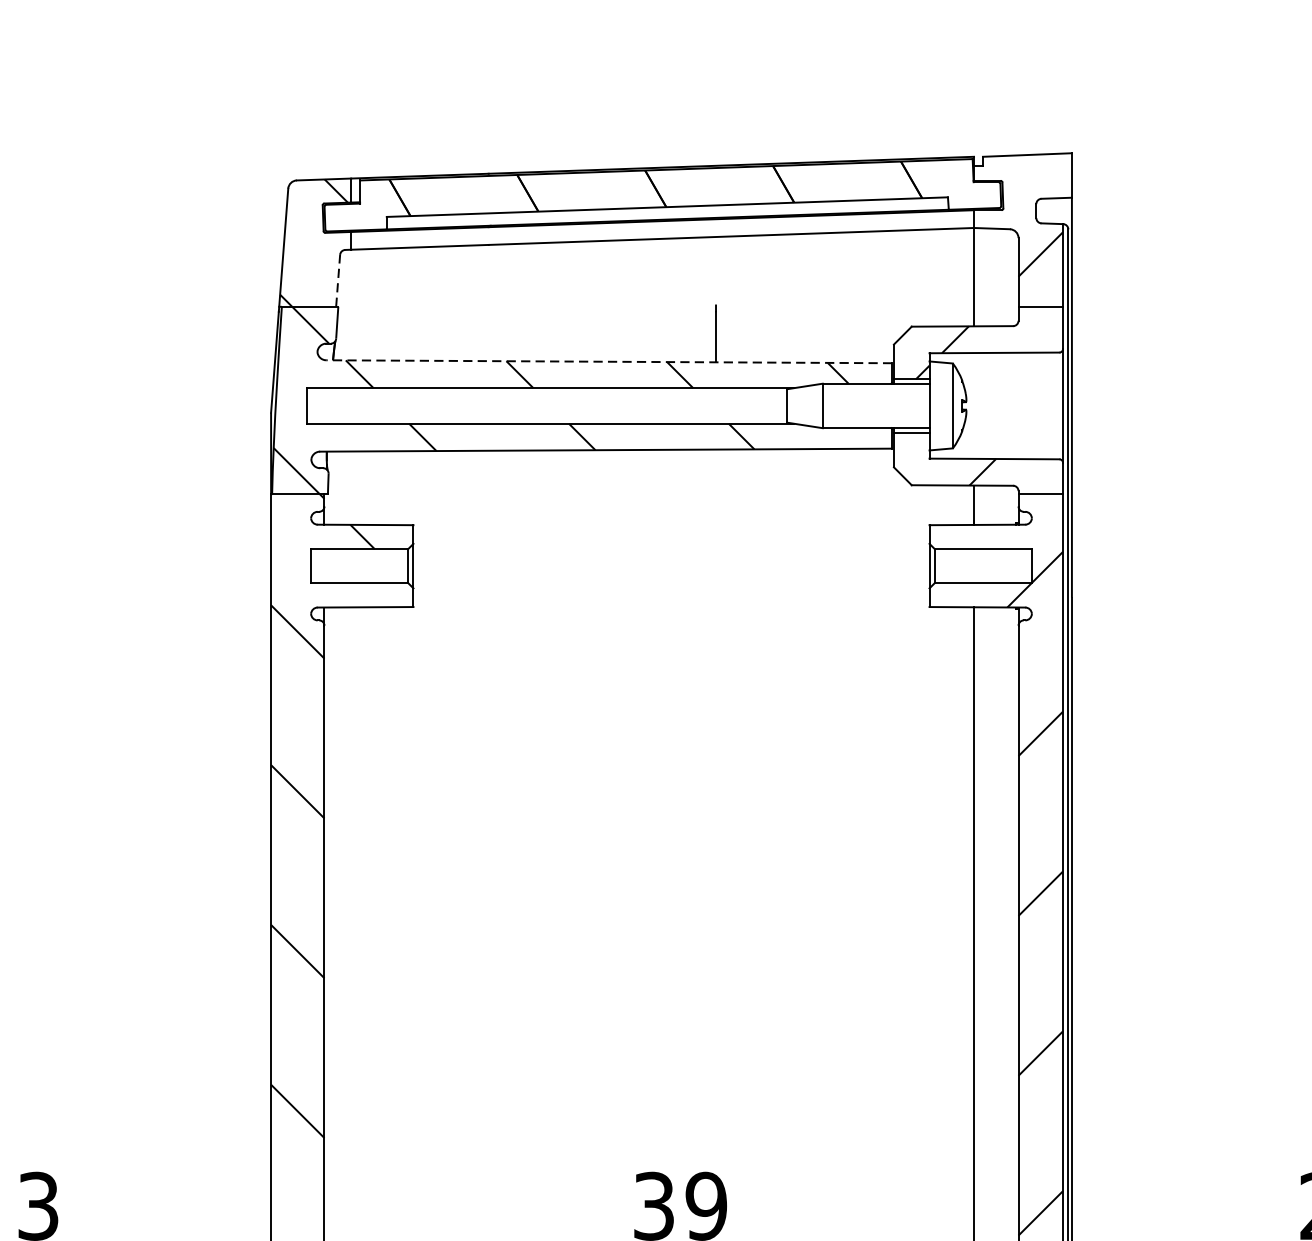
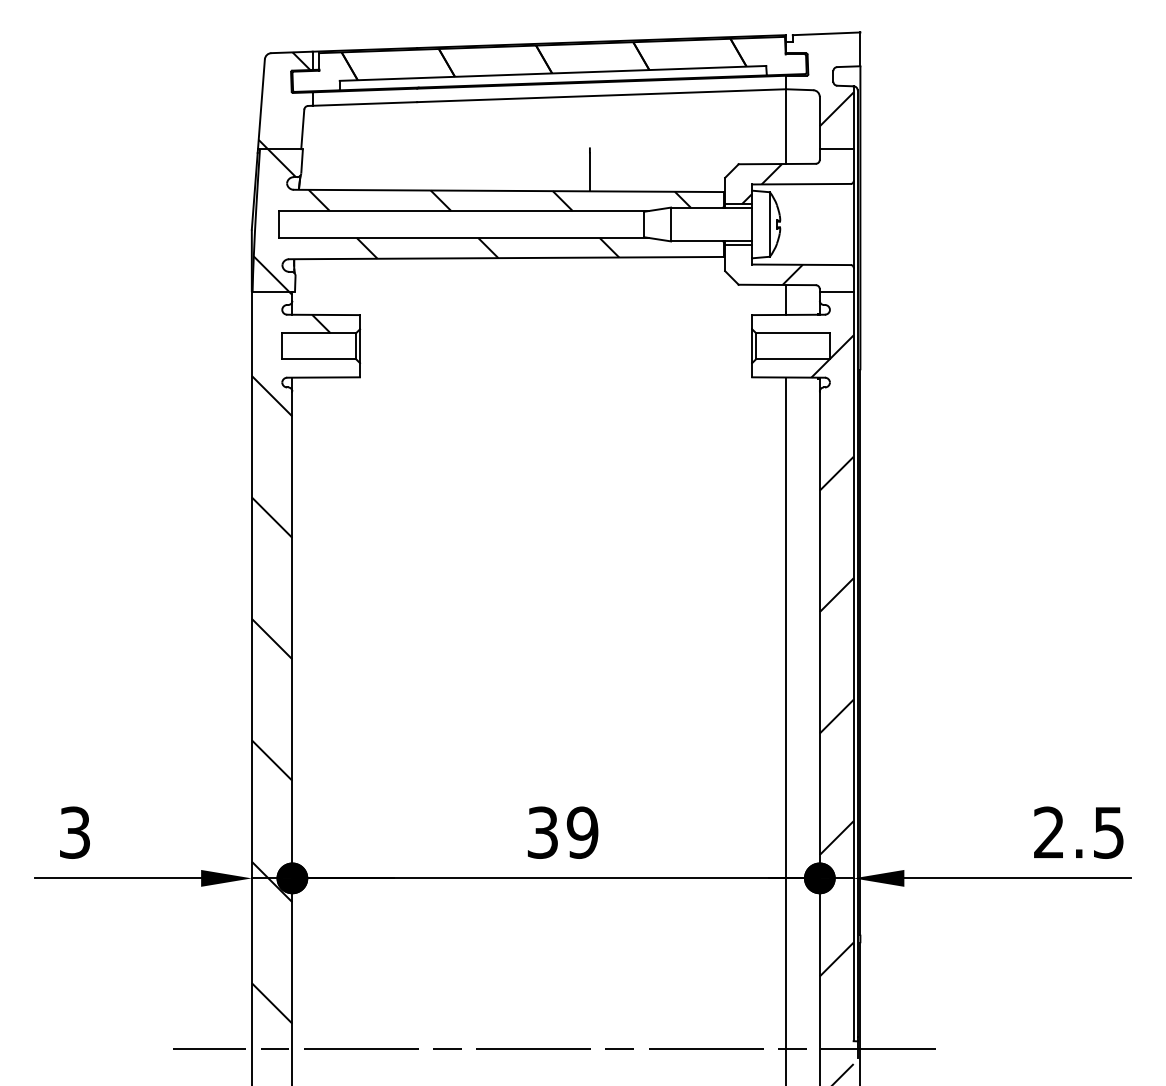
line: (337, 280) -> (302, 129), dashed -> solid
line: (608, 361) -> (508, 190), dashed -> solid

